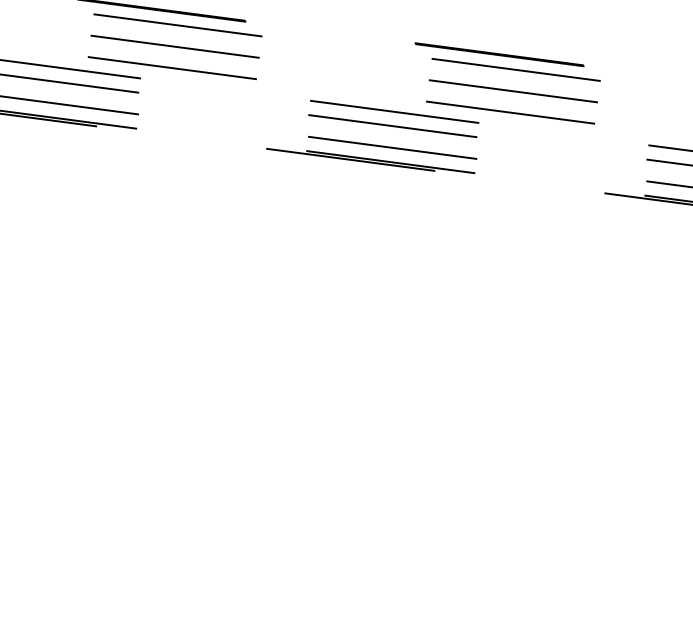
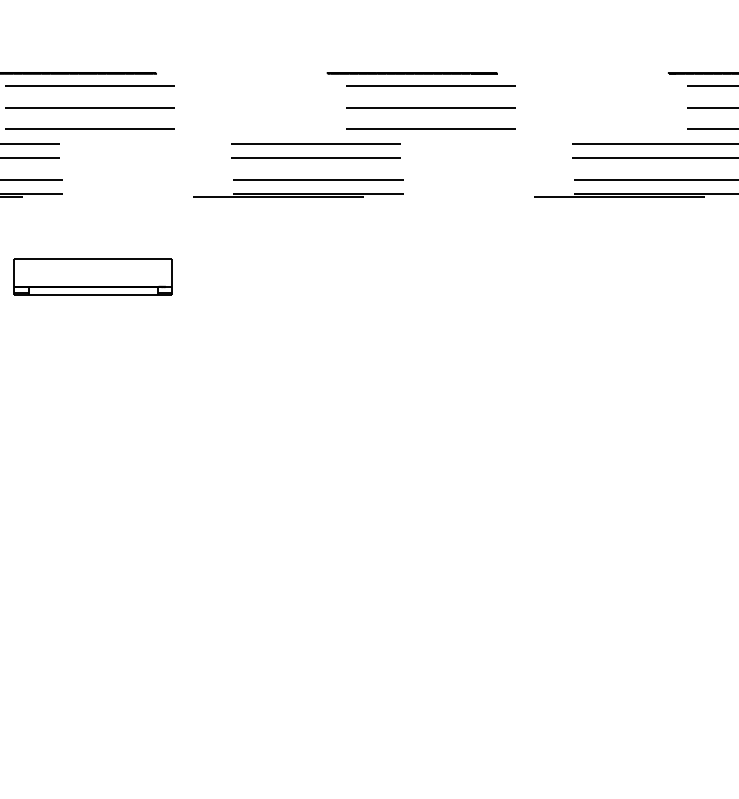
part: (155, 214) -> (92, 276), added

